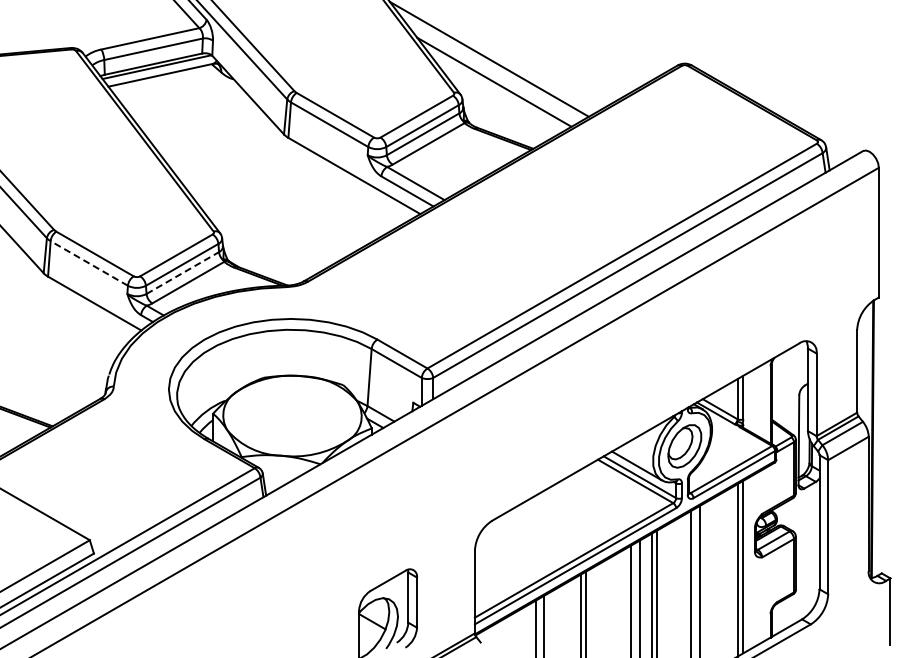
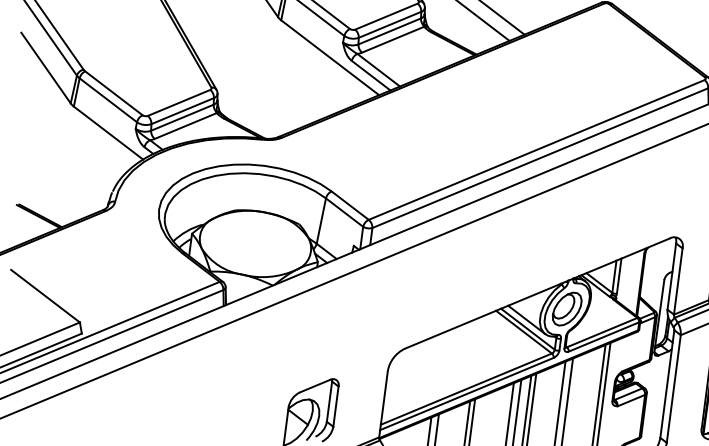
line: (89, 263) -> (108, 100), dashed -> solid
line: (182, 273) -> (182, 118), dashed -> solid

